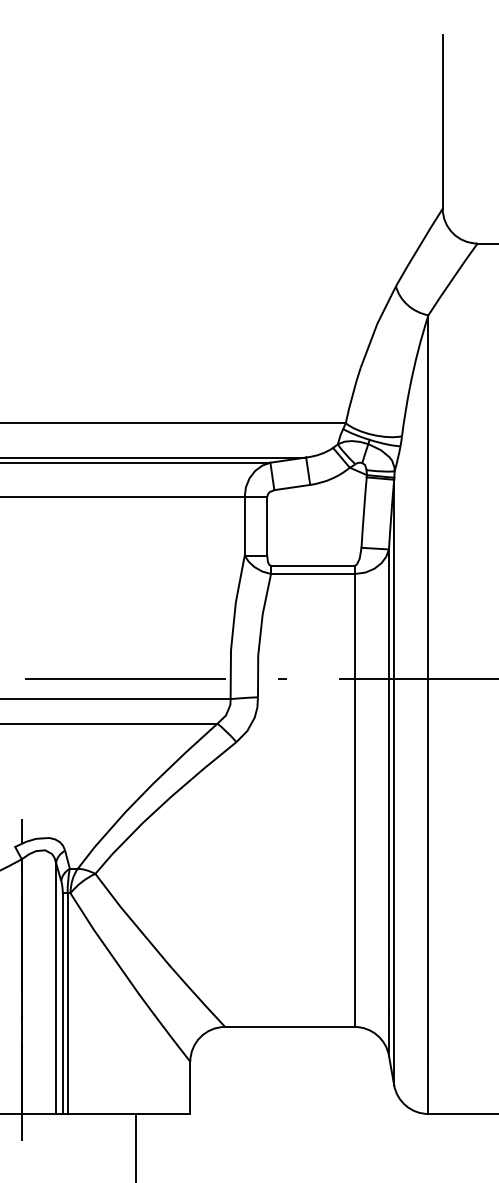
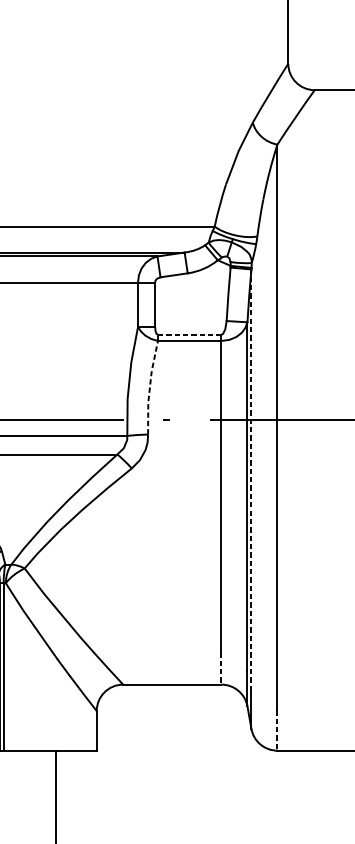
line: (312, 565) -> (189, 334), solid -> dashed
line: (260, 634) -> (150, 386), solid -> dashed
line: (394, 757) -> (251, 480), solid -> dashed
line: (354, 1006) -> (221, 669), solid -> dashed
line: (428, 1087) -> (277, 730), solid -> dashed

